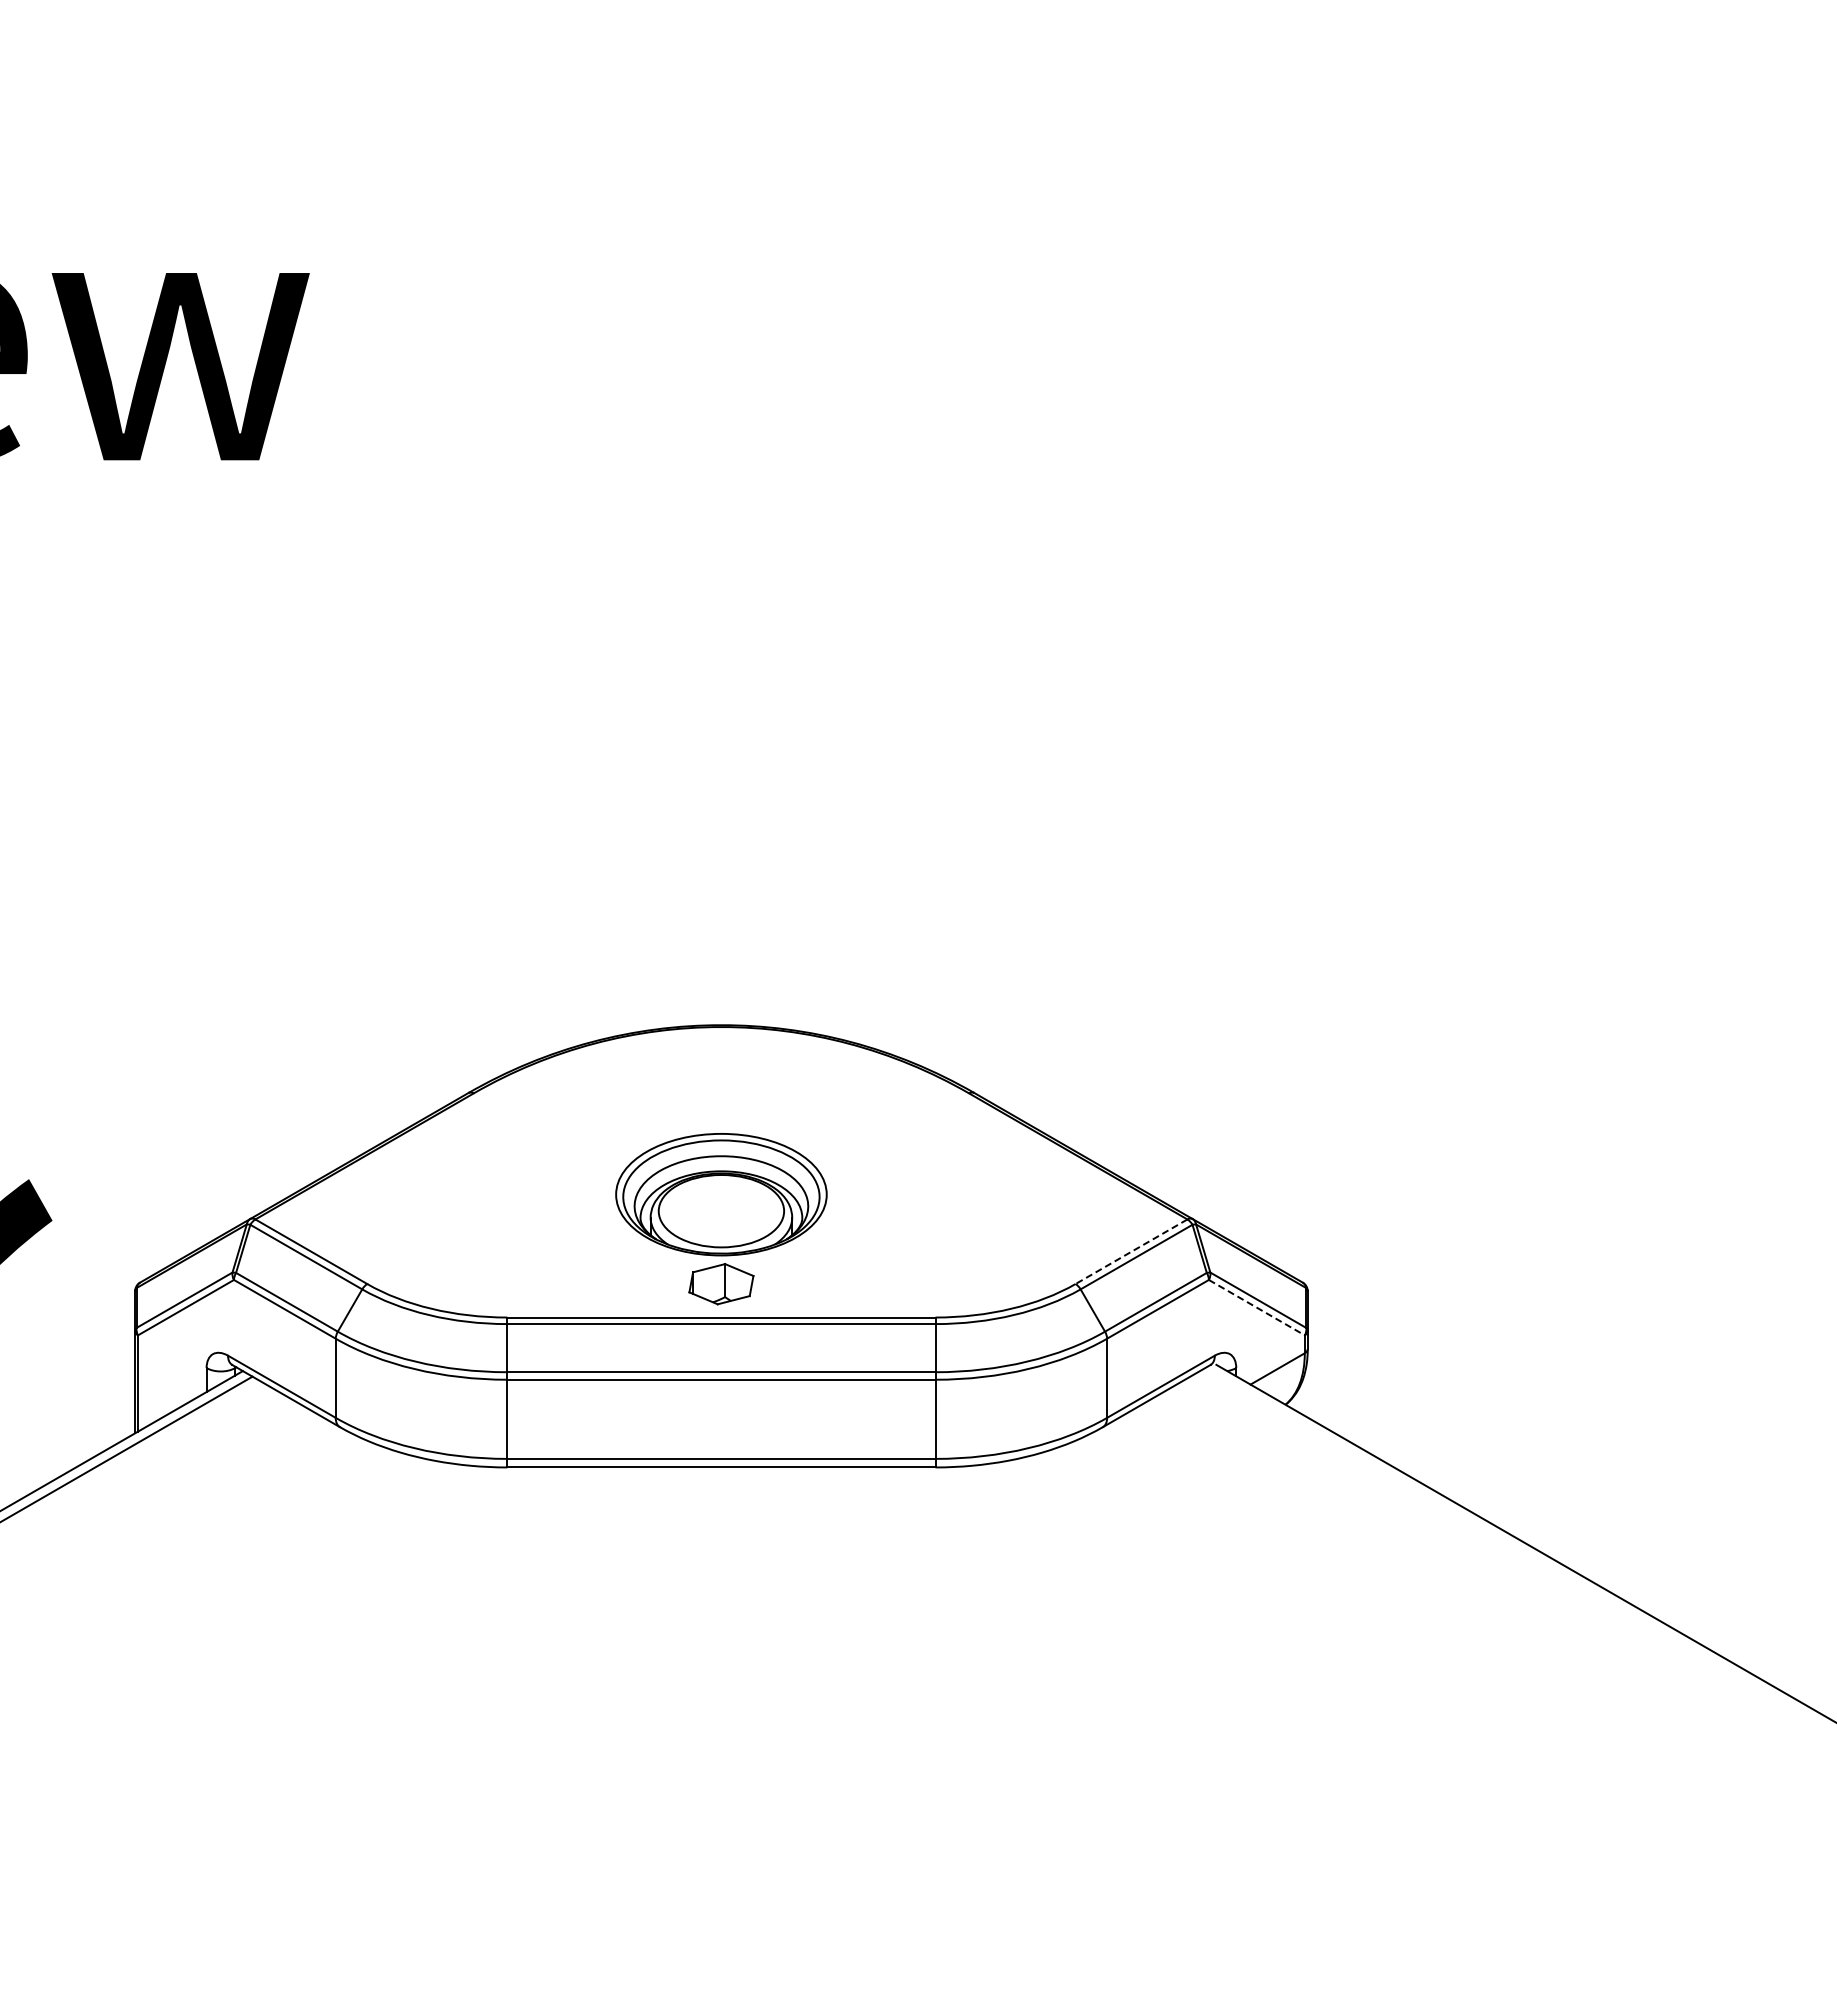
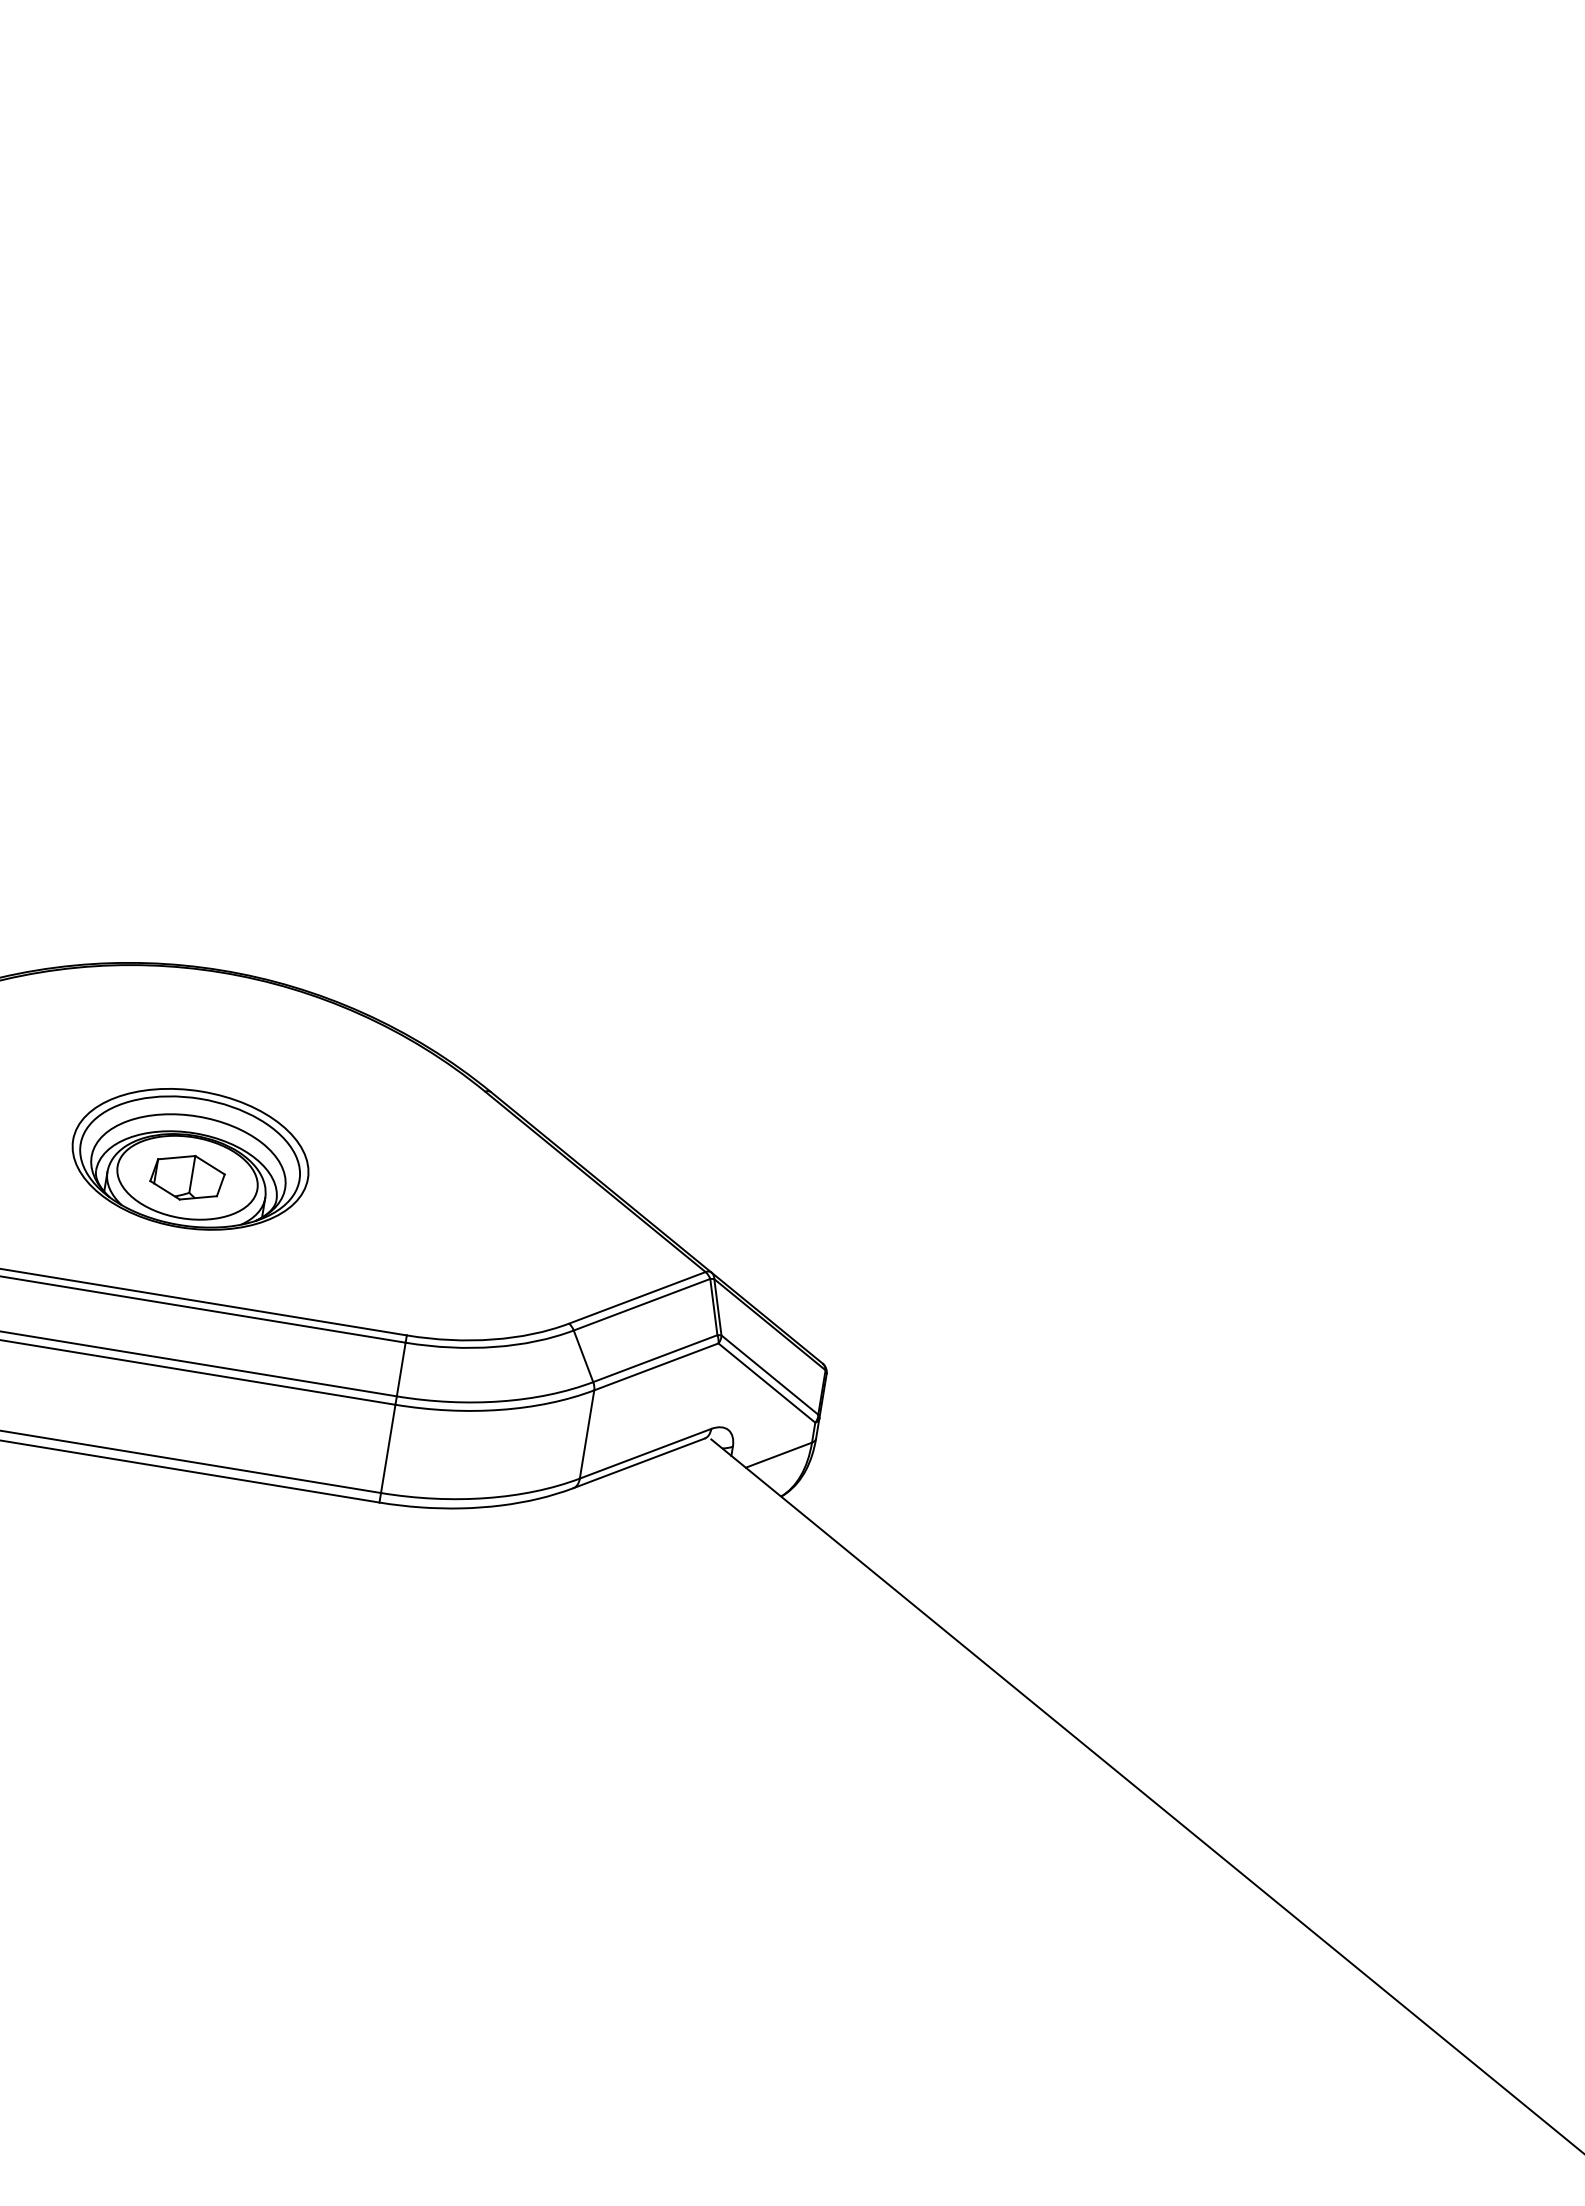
line: (1131, 1251) -> (637, 1297), dashed -> solid
part: (721, 1284) -> (187, 1178), moved
line: (1257, 1307) -> (767, 1383), dashed -> solid

